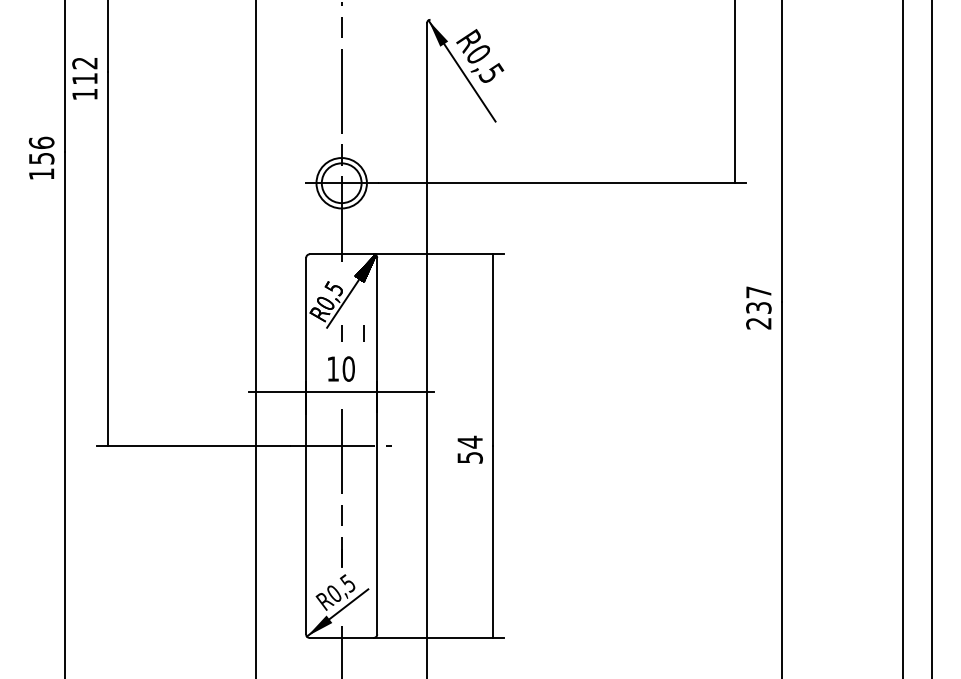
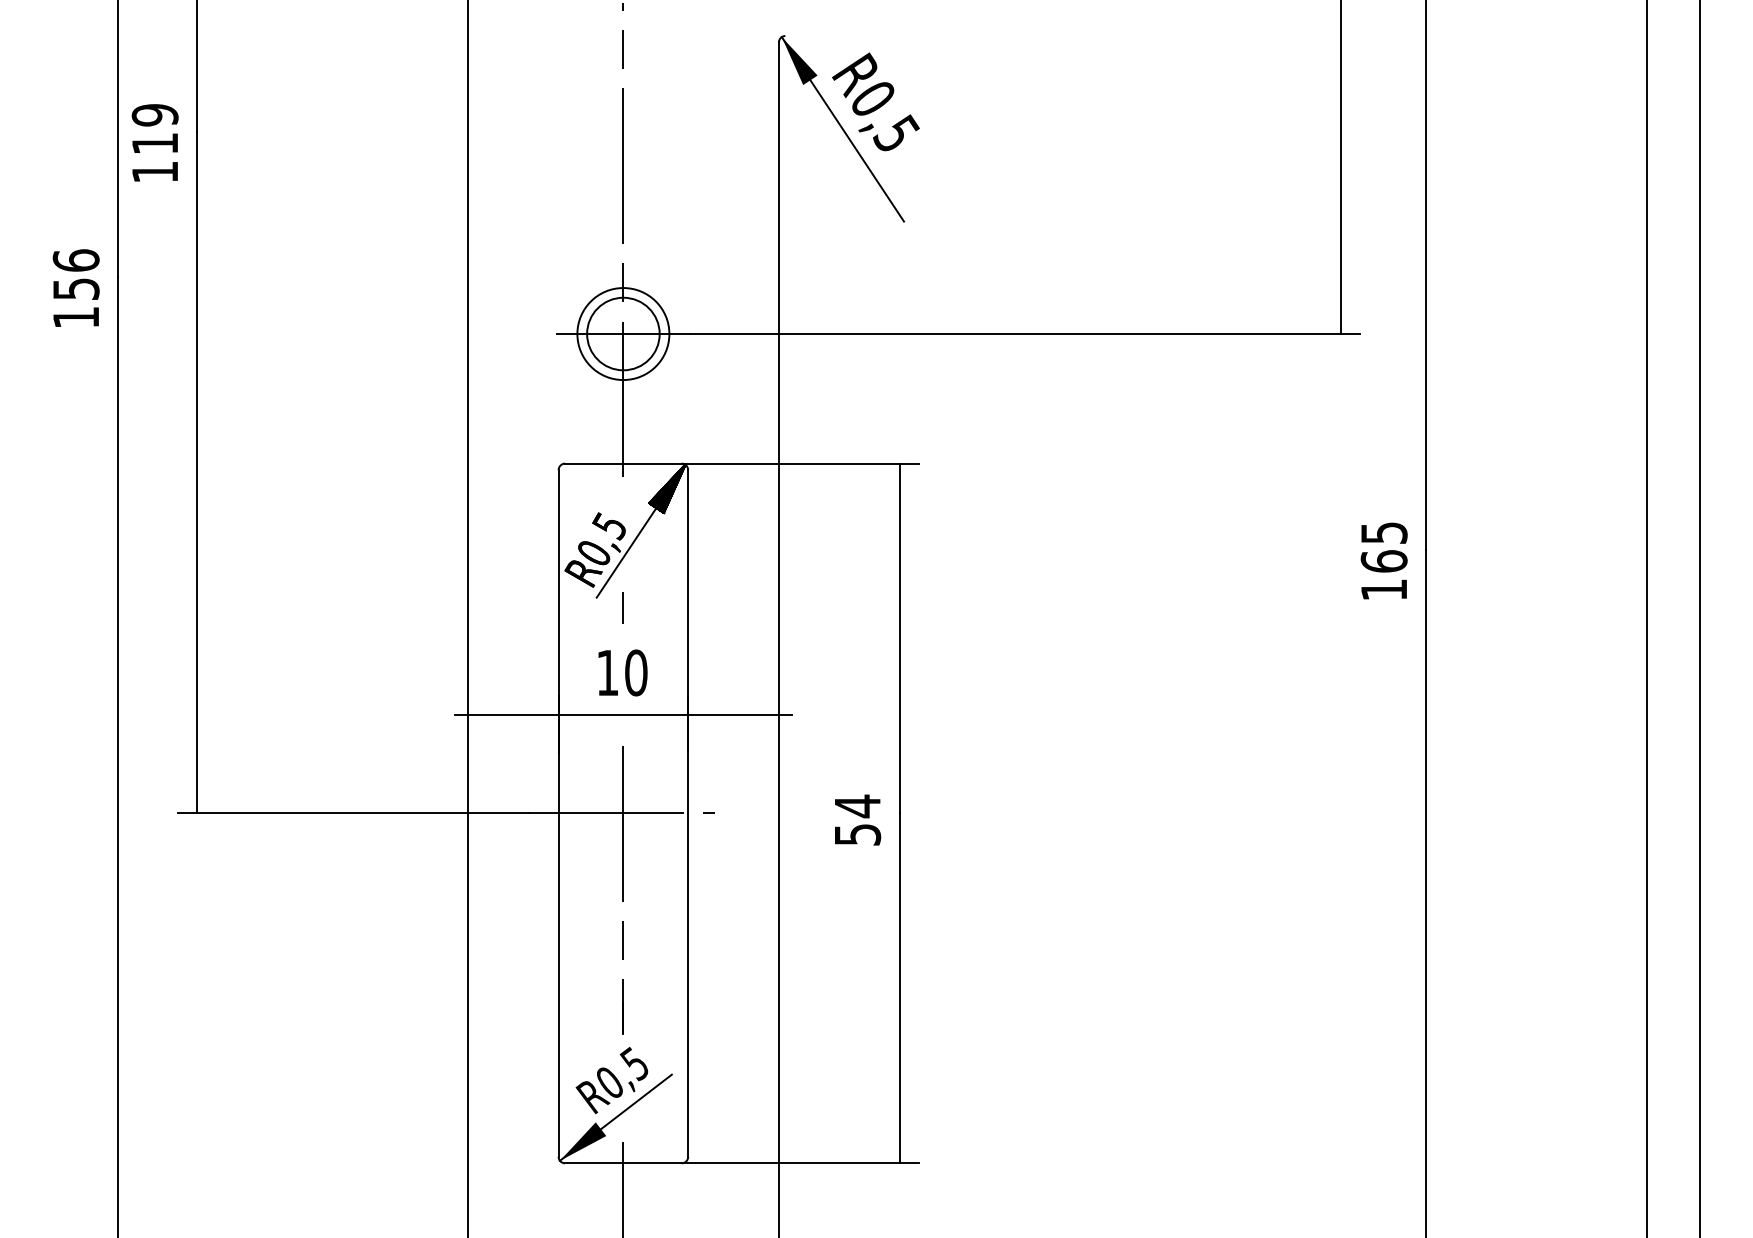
text: (84, 63) -> (154, 115), 112 -> 119
text: (758, 307) -> (1383, 560), 237 -> 165
line: (363, 333) -> (663, 608), removed

